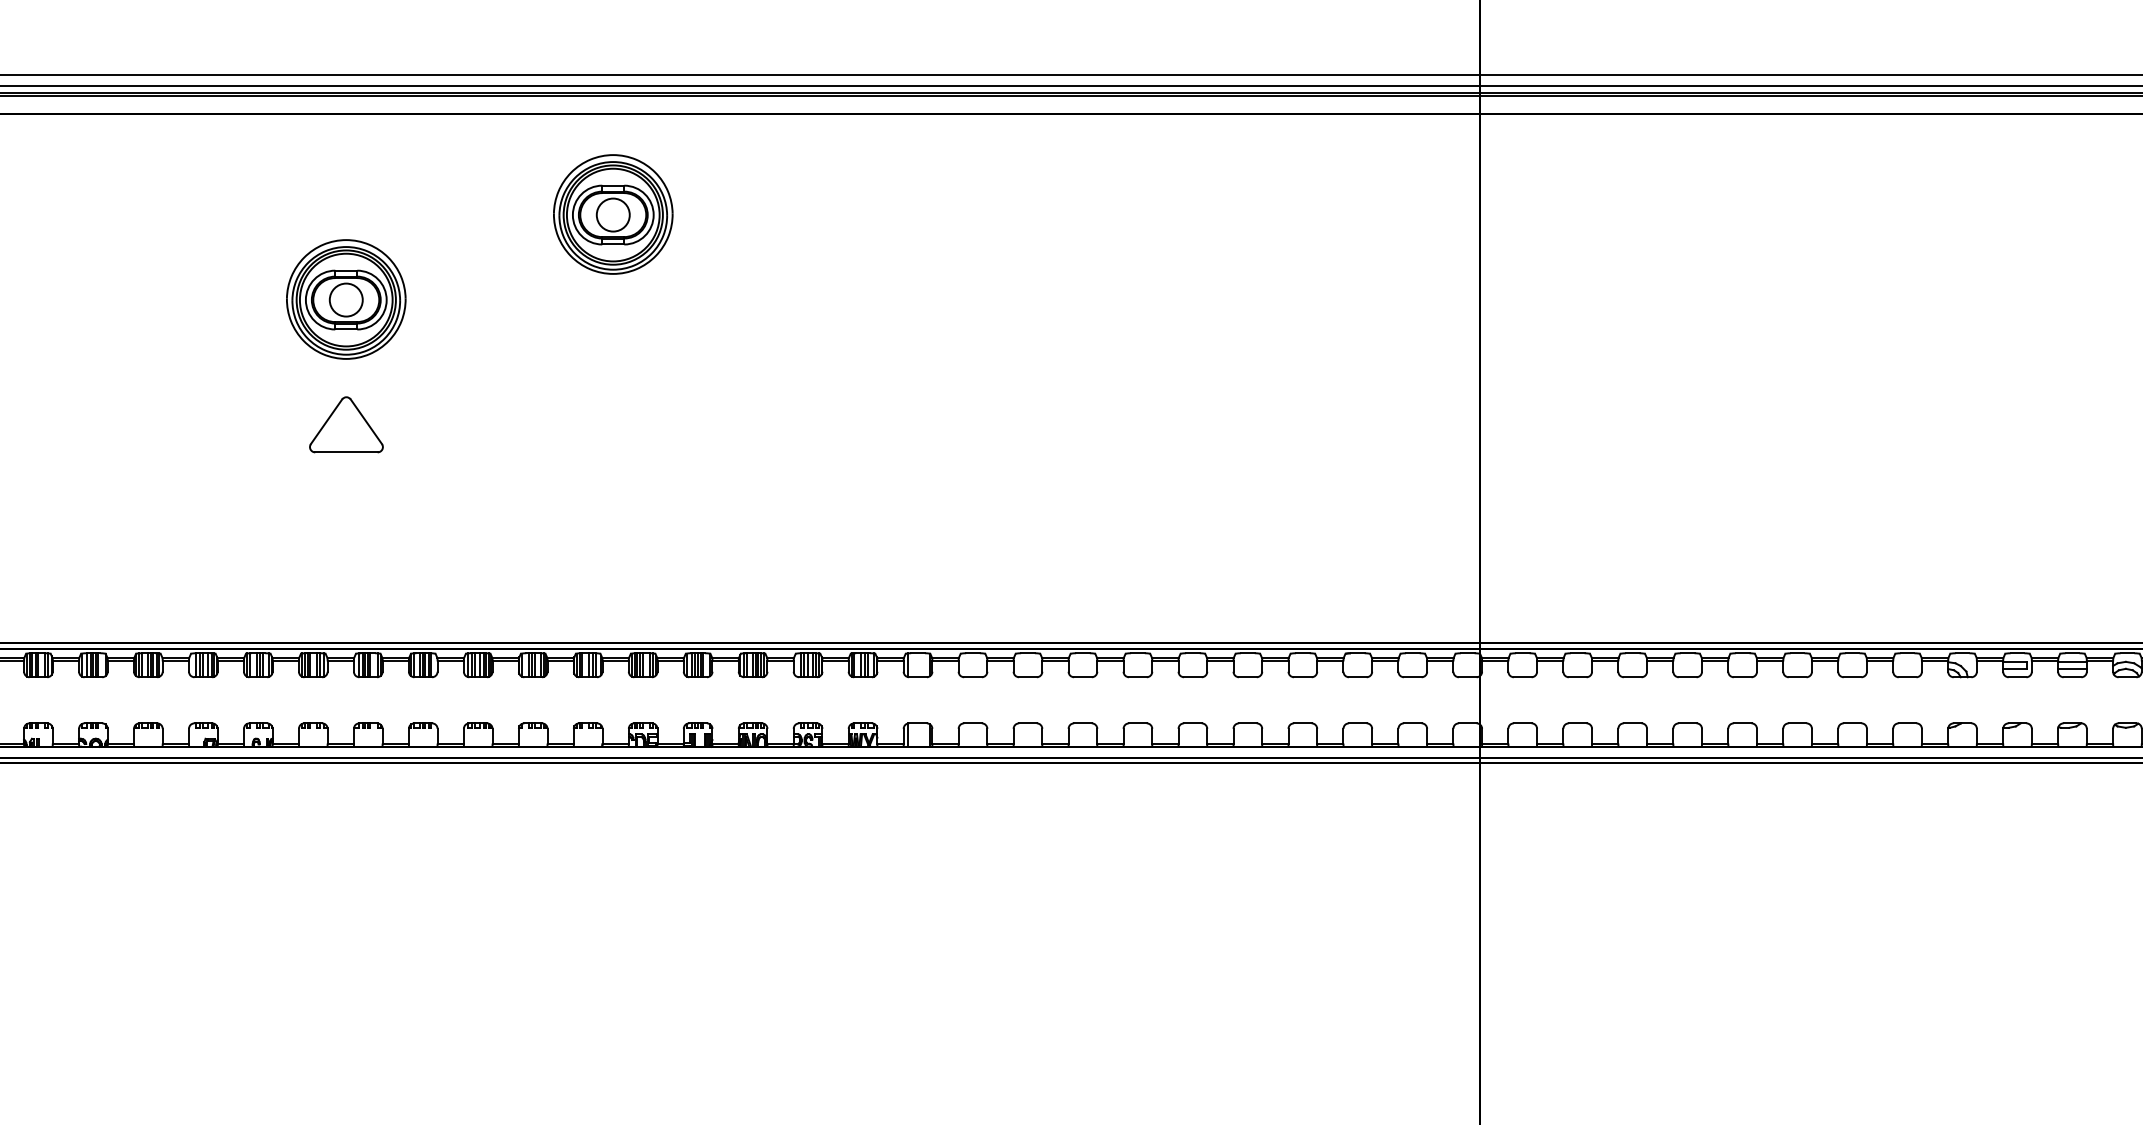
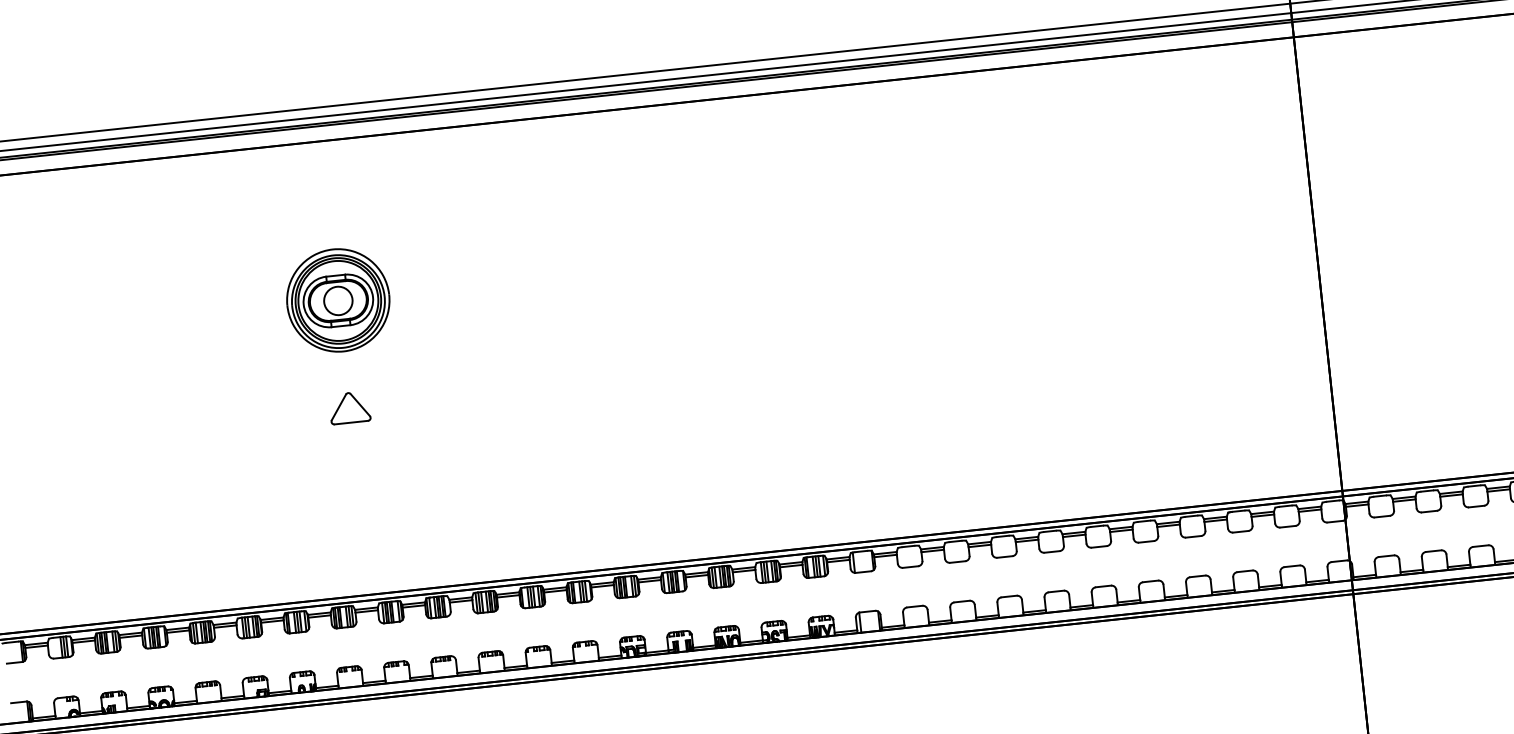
part: (613, 214) -> (559, 203), removed
part: (345, 424) -> (349, 407), size x0.62

